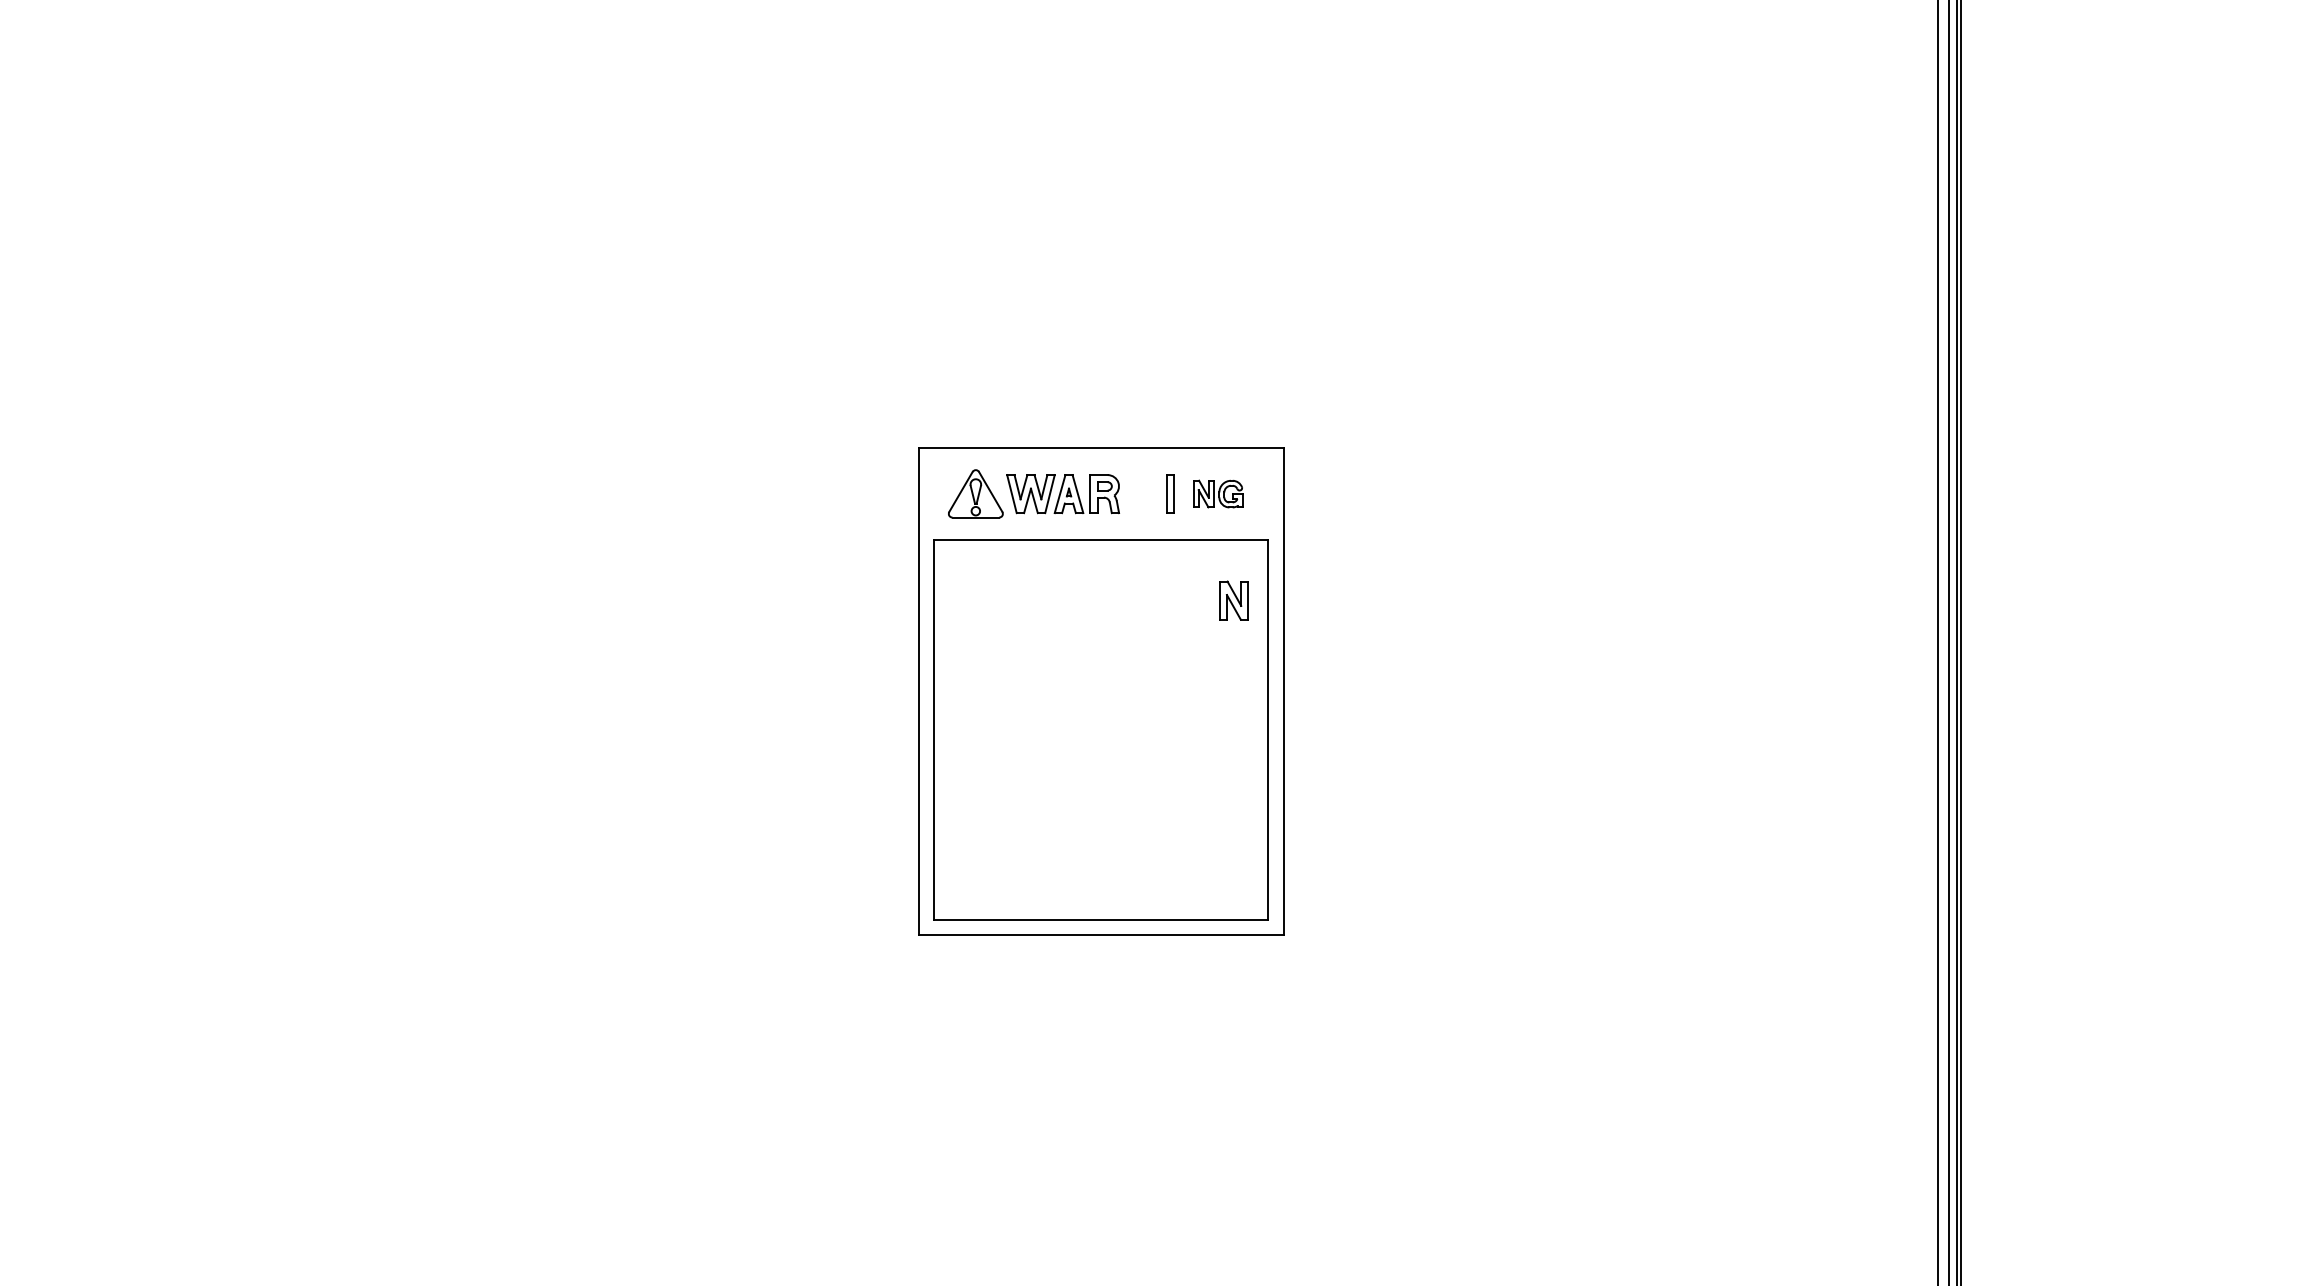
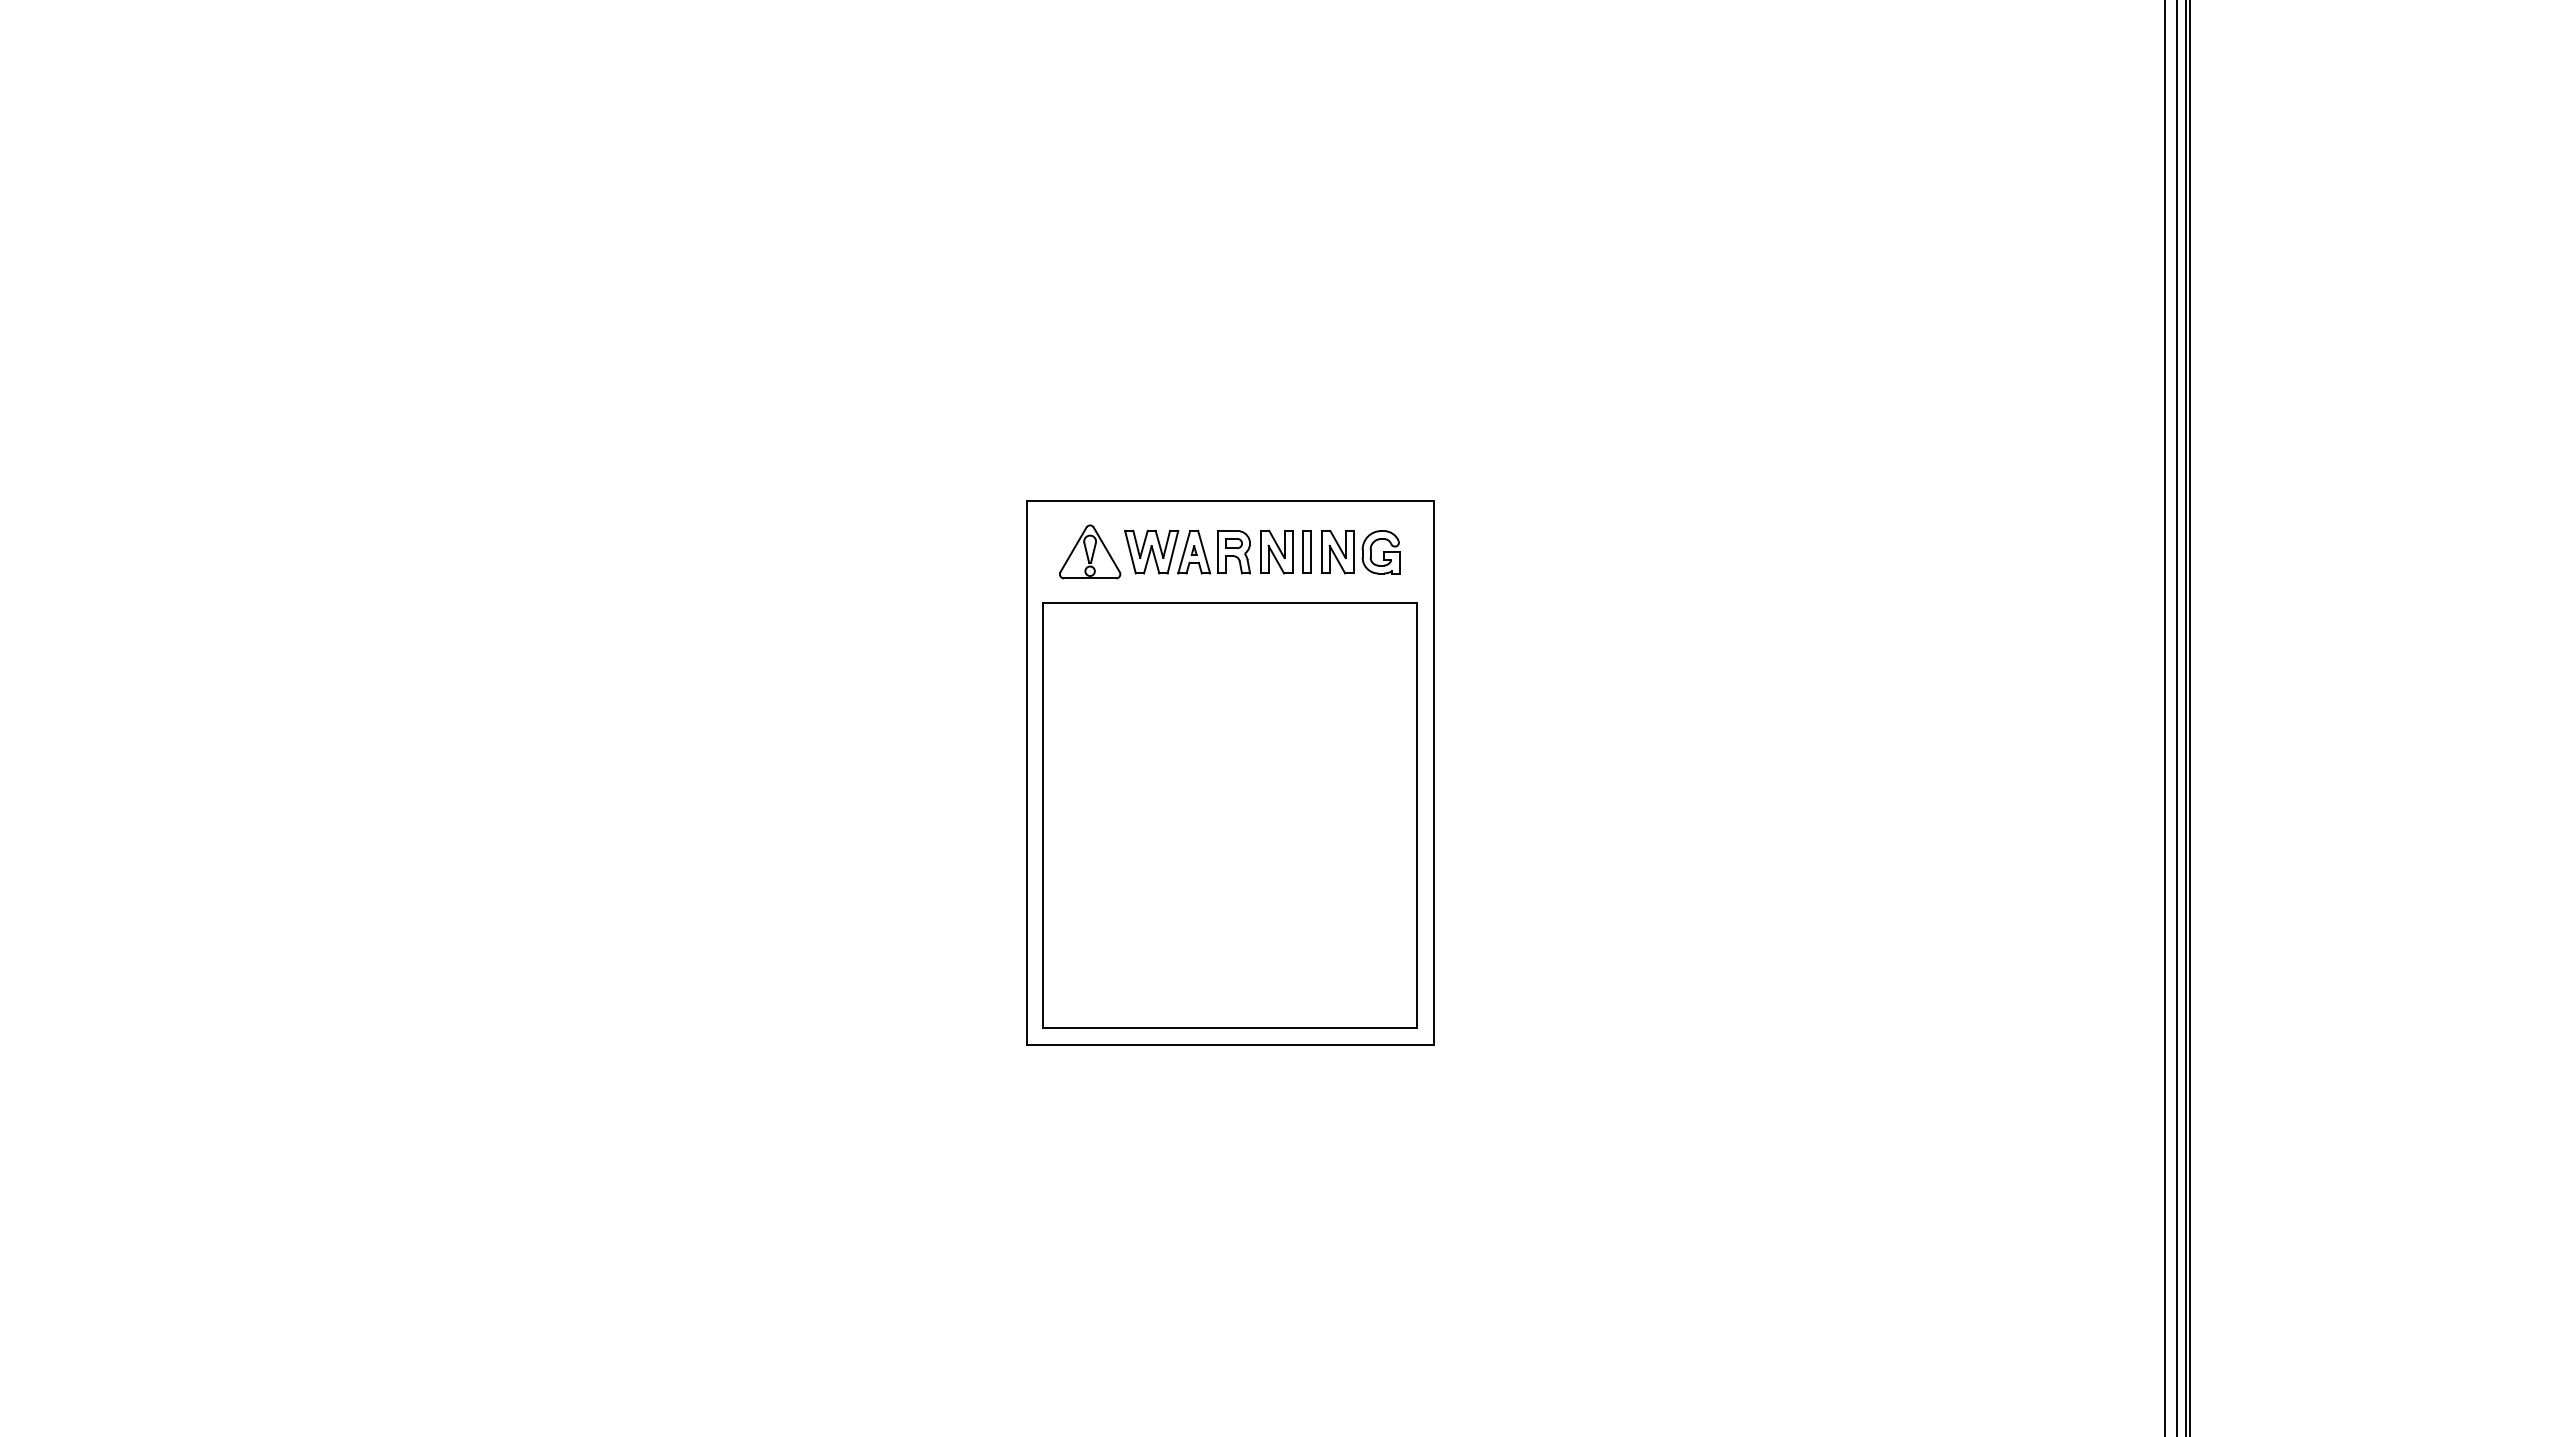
part: (1217, 493) -> (1360, 551), size x1.43
part: (1234, 600) -> (1276, 551), moved

